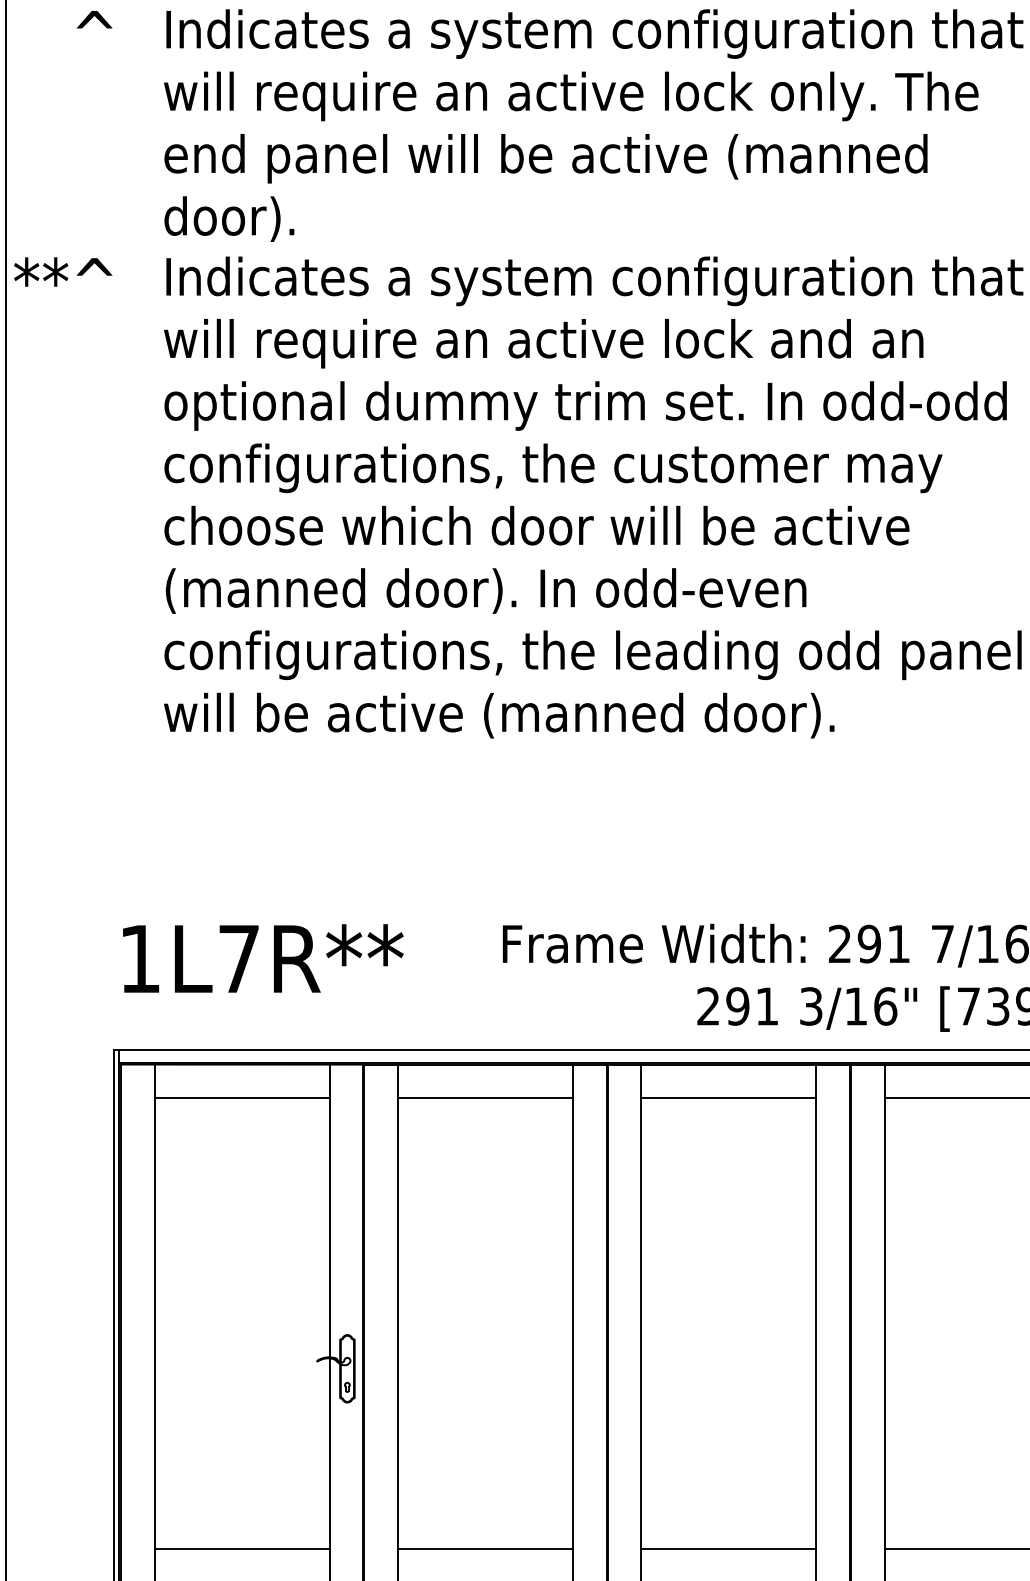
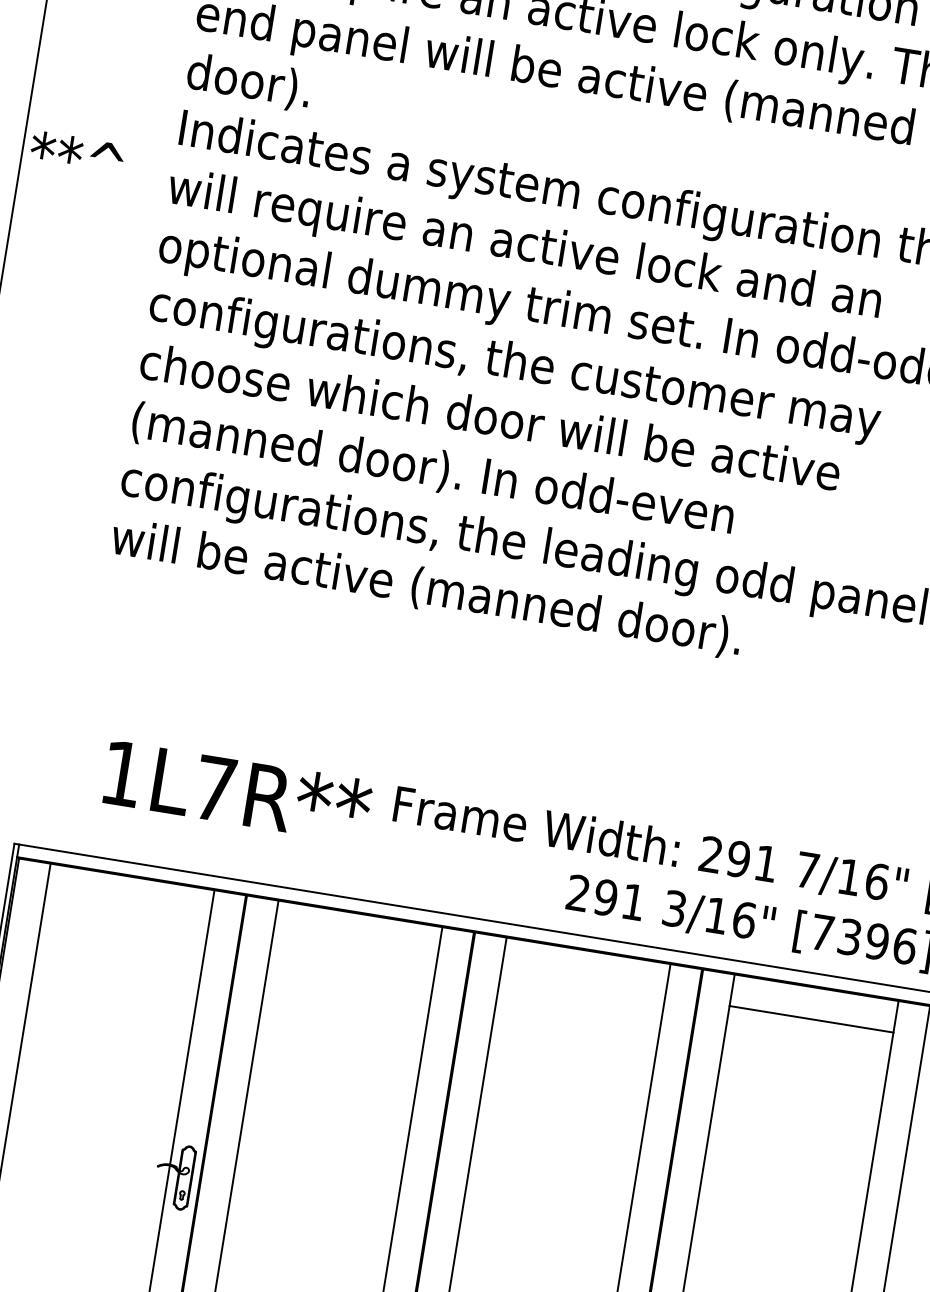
text: (63, 271) -> (78, 150), moved
text: (263, 958) -> (237, 791), moved
line: (241, 1098) -> (126, 908), removed
line: (485, 1098) -> (355, 945), removed
line: (728, 1098) -> (583, 982), removed

